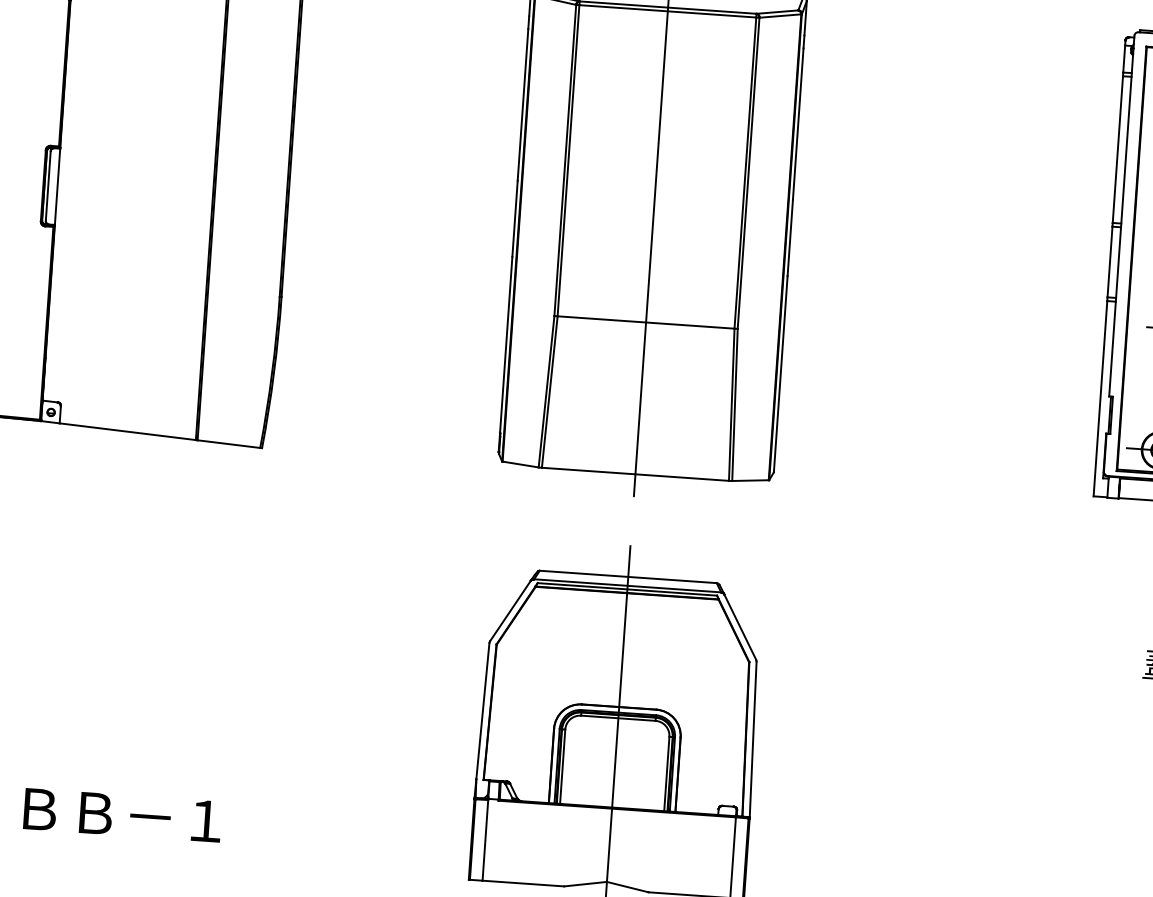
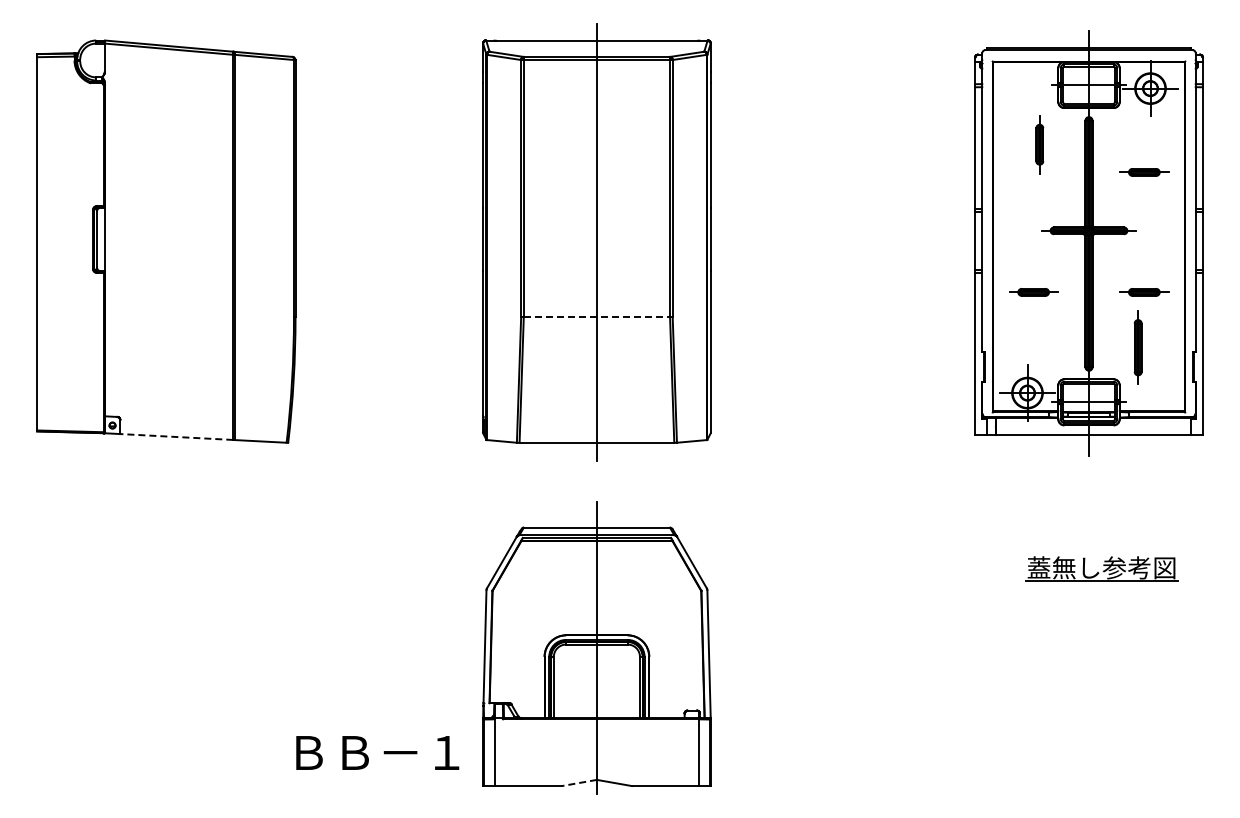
line: (646, 322) -> (597, 317), solid -> dashed
line: (127, 432) -> (176, 437), solid -> dashed
text: (122, 814) -> (377, 752), moved
line: (585, 883) -> (579, 782), solid -> dashed

